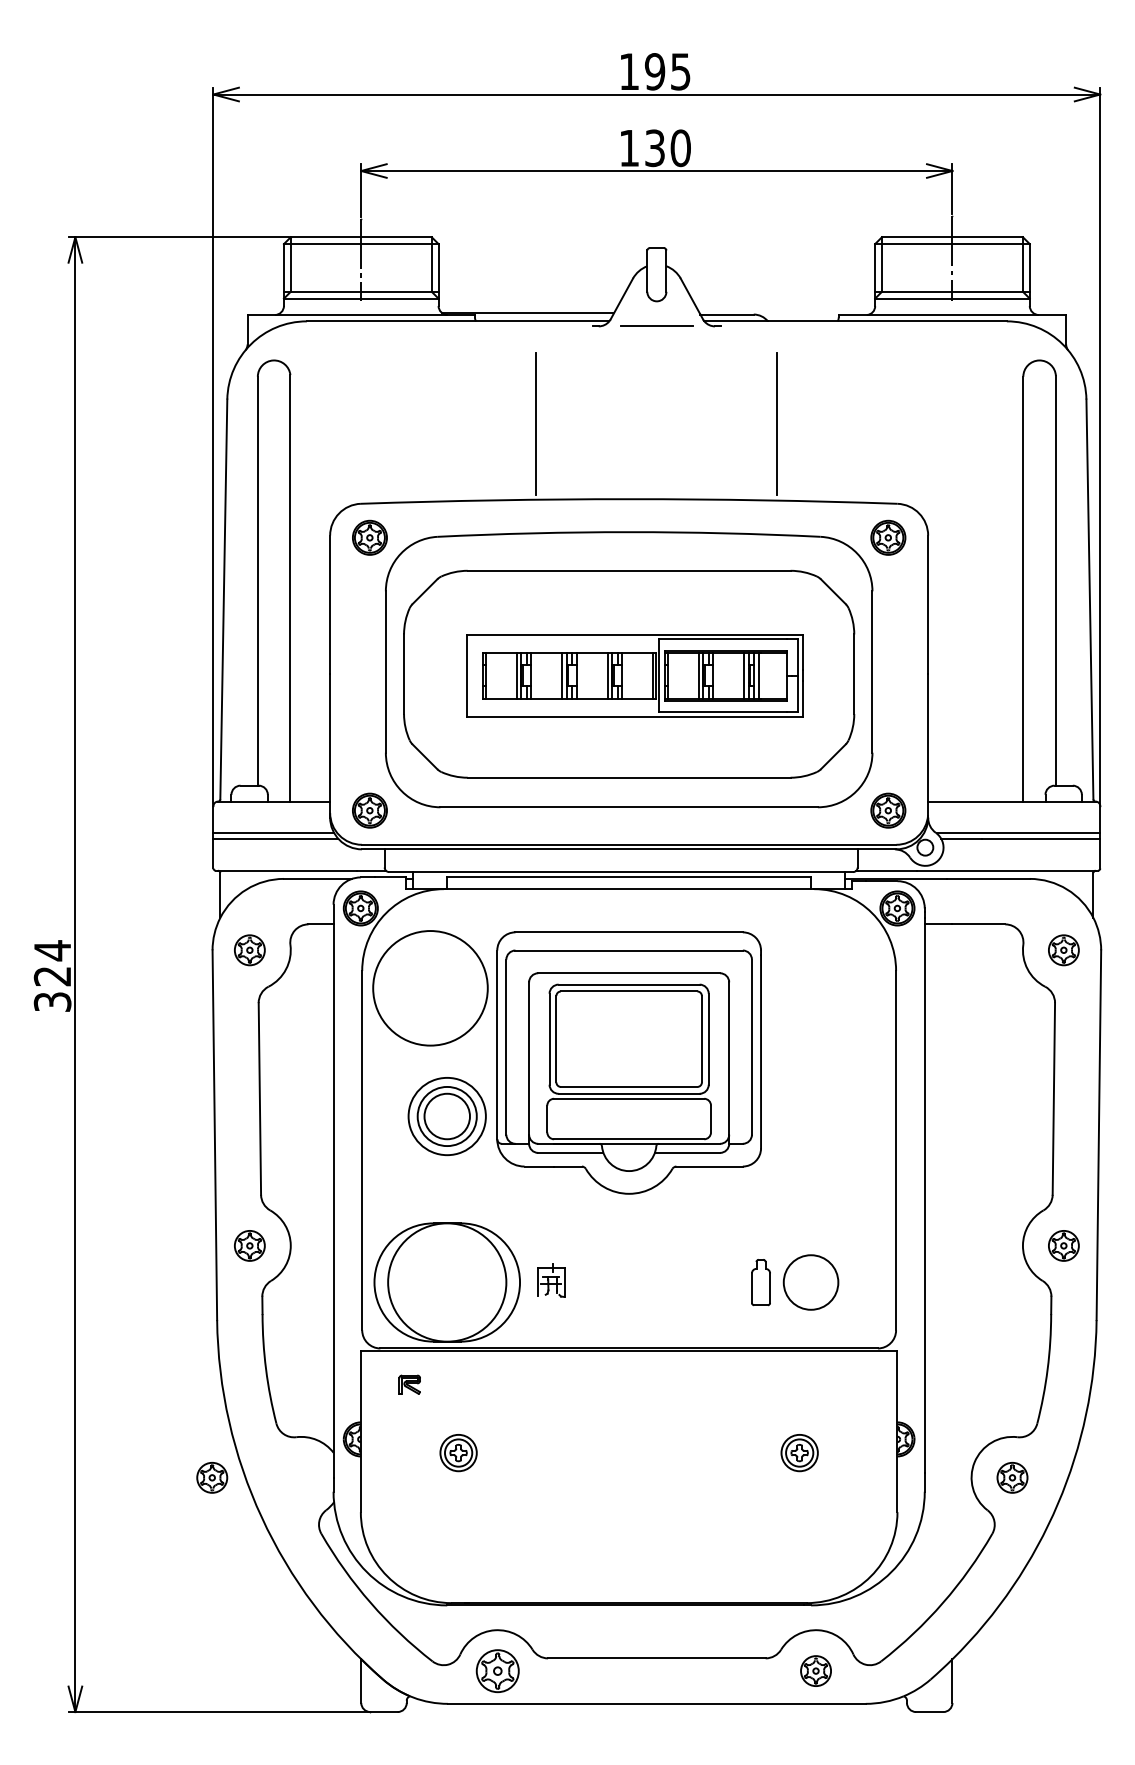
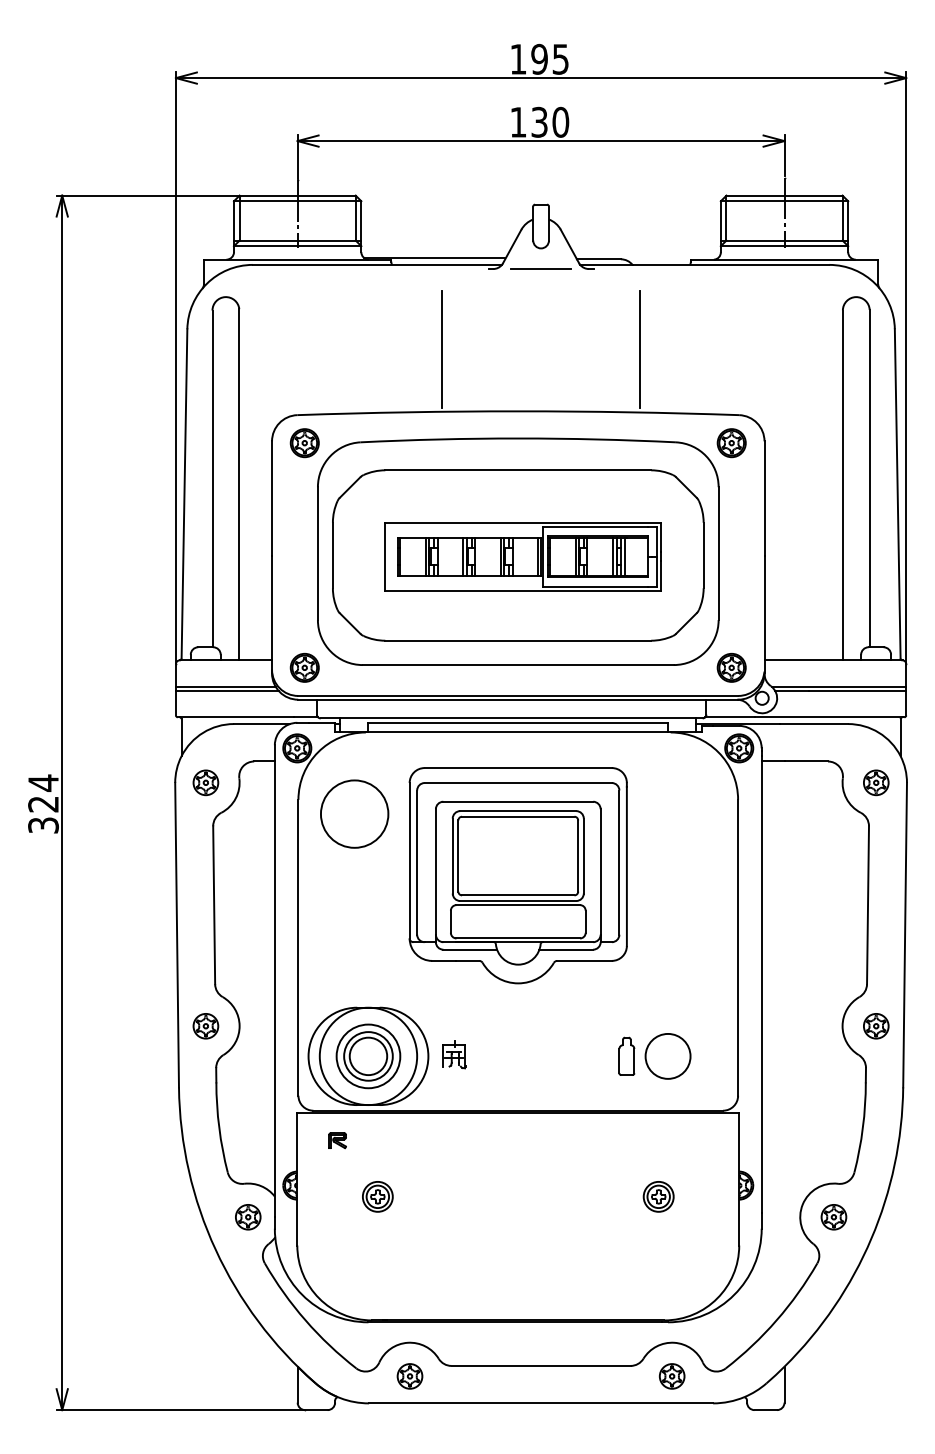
circle: (430, 988) -> (354, 814), size x0.71
part: (446, 1116) -> (367, 1056), moved
part: (212, 1477) -> (248, 1216), moved
part: (497, 1670) -> (409, 1375), size x0.71

